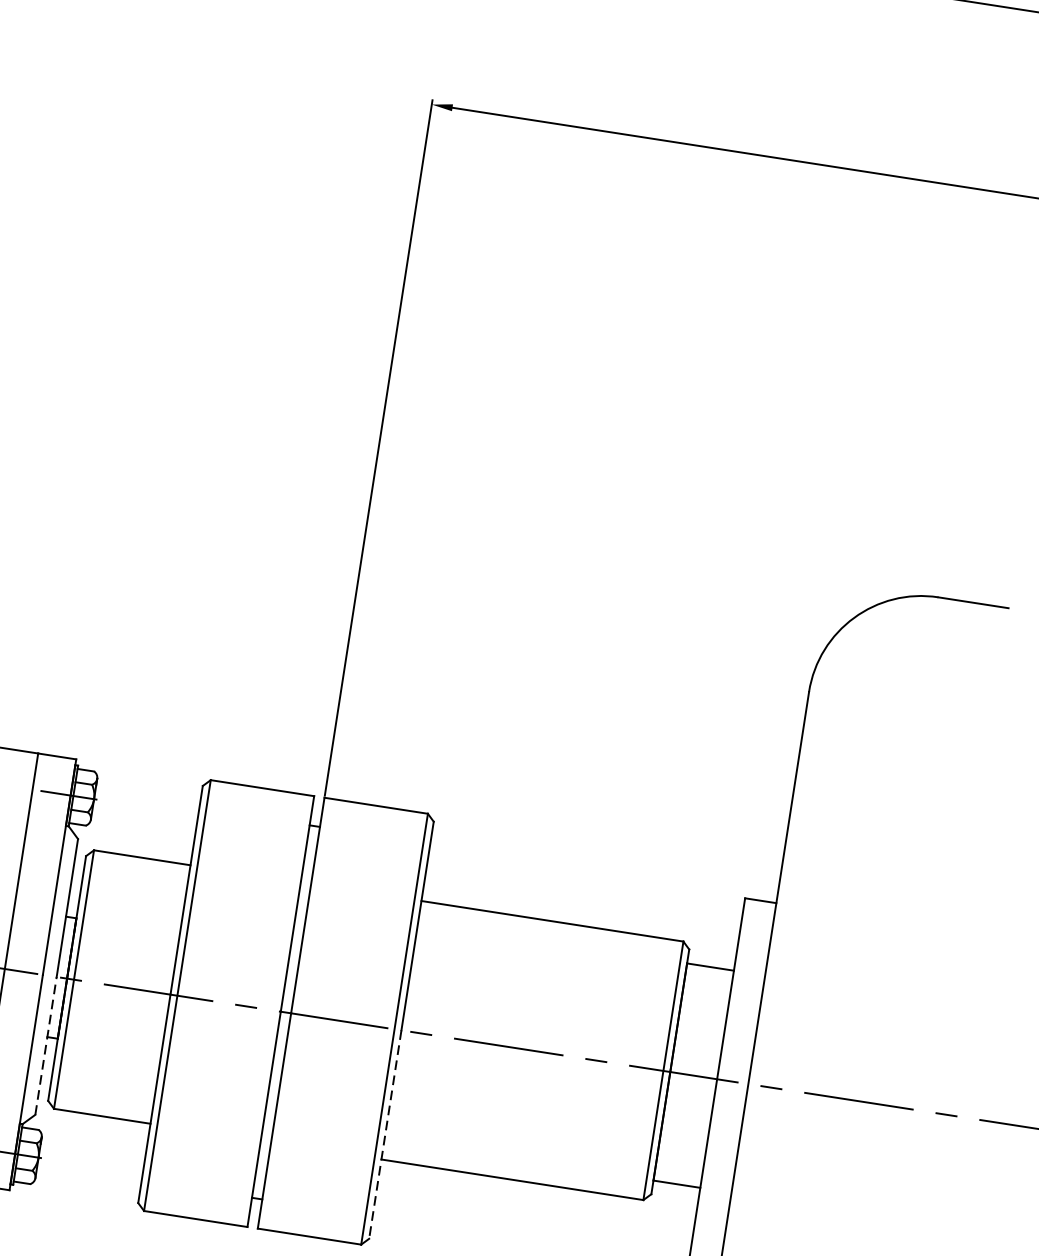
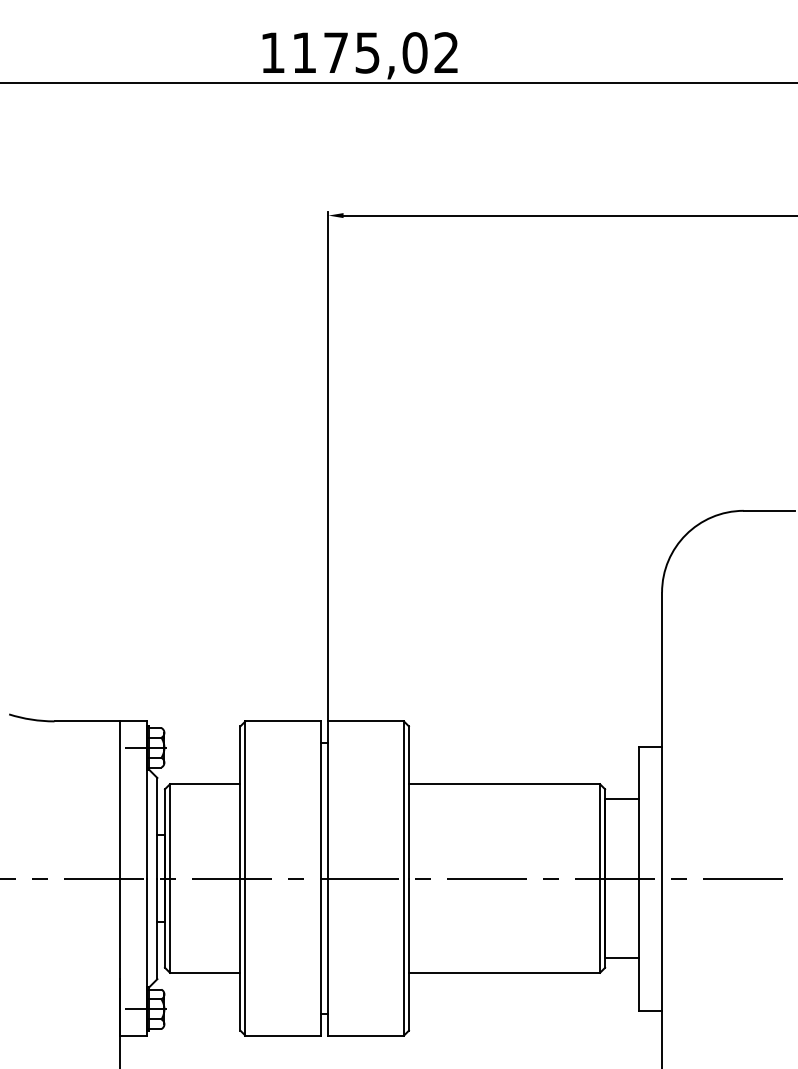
line: (46, 1045) -> (157, 928), dashed -> solid
line: (384, 1135) -> (408, 955), dashed -> solid

